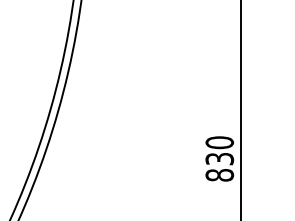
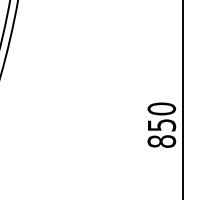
text: (219, 158) -> (161, 124), 830 -> 850

